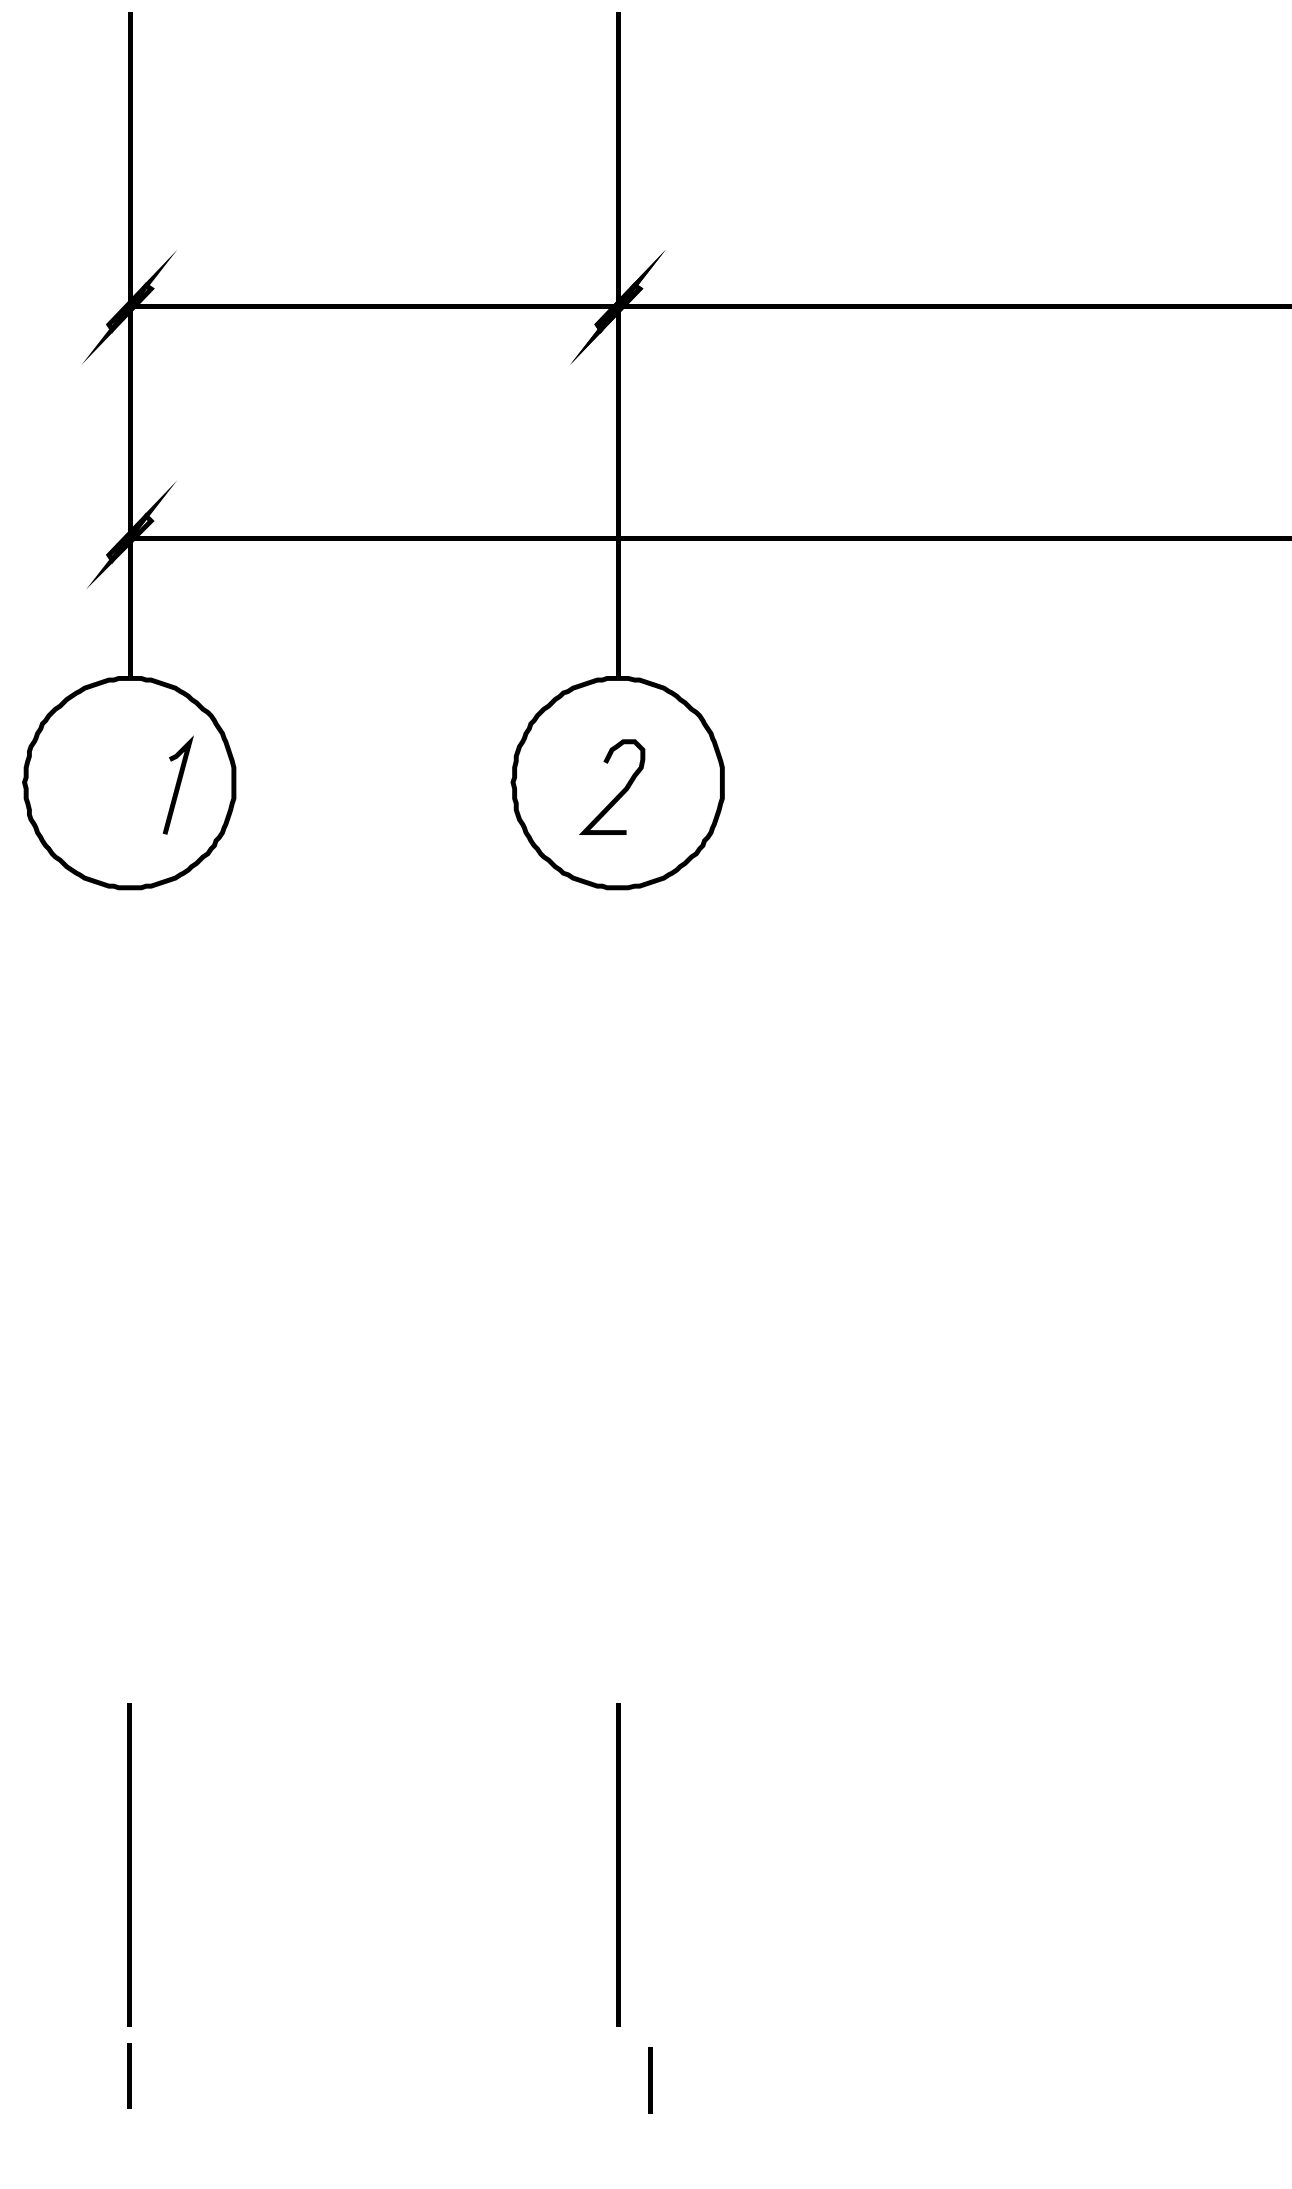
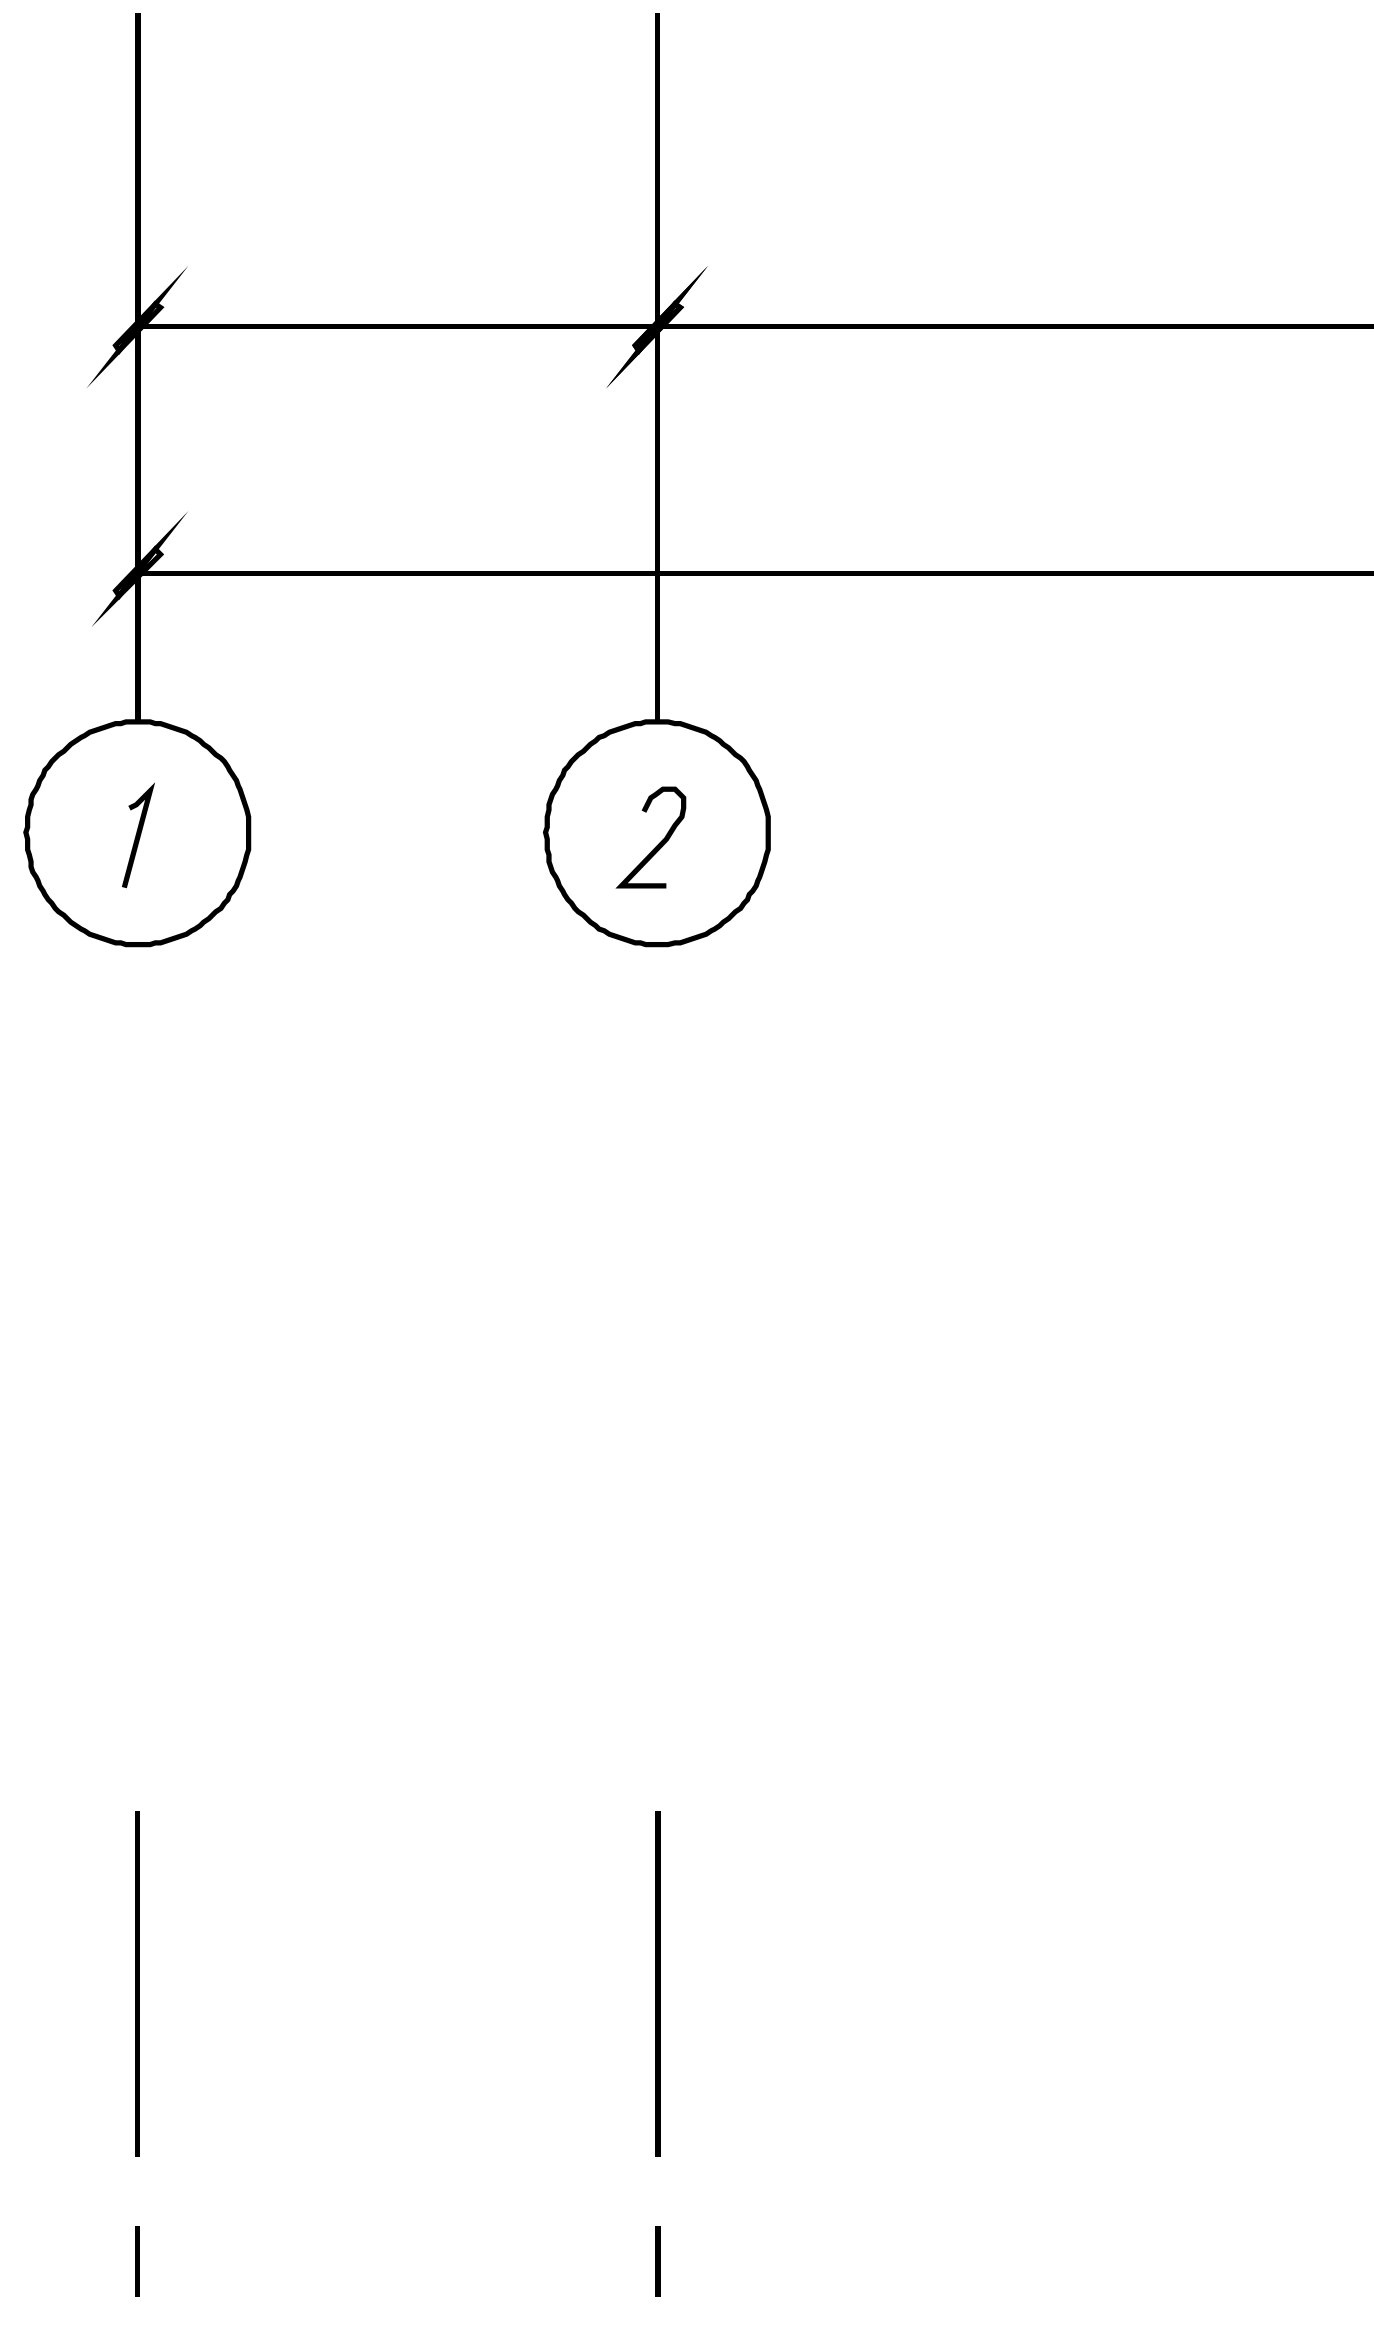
line: (178, 785) -> (138, 835), moved
line: (129, 2075) -> (137, 2261), moved
line: (650, 2080) -> (657, 2261), moved

